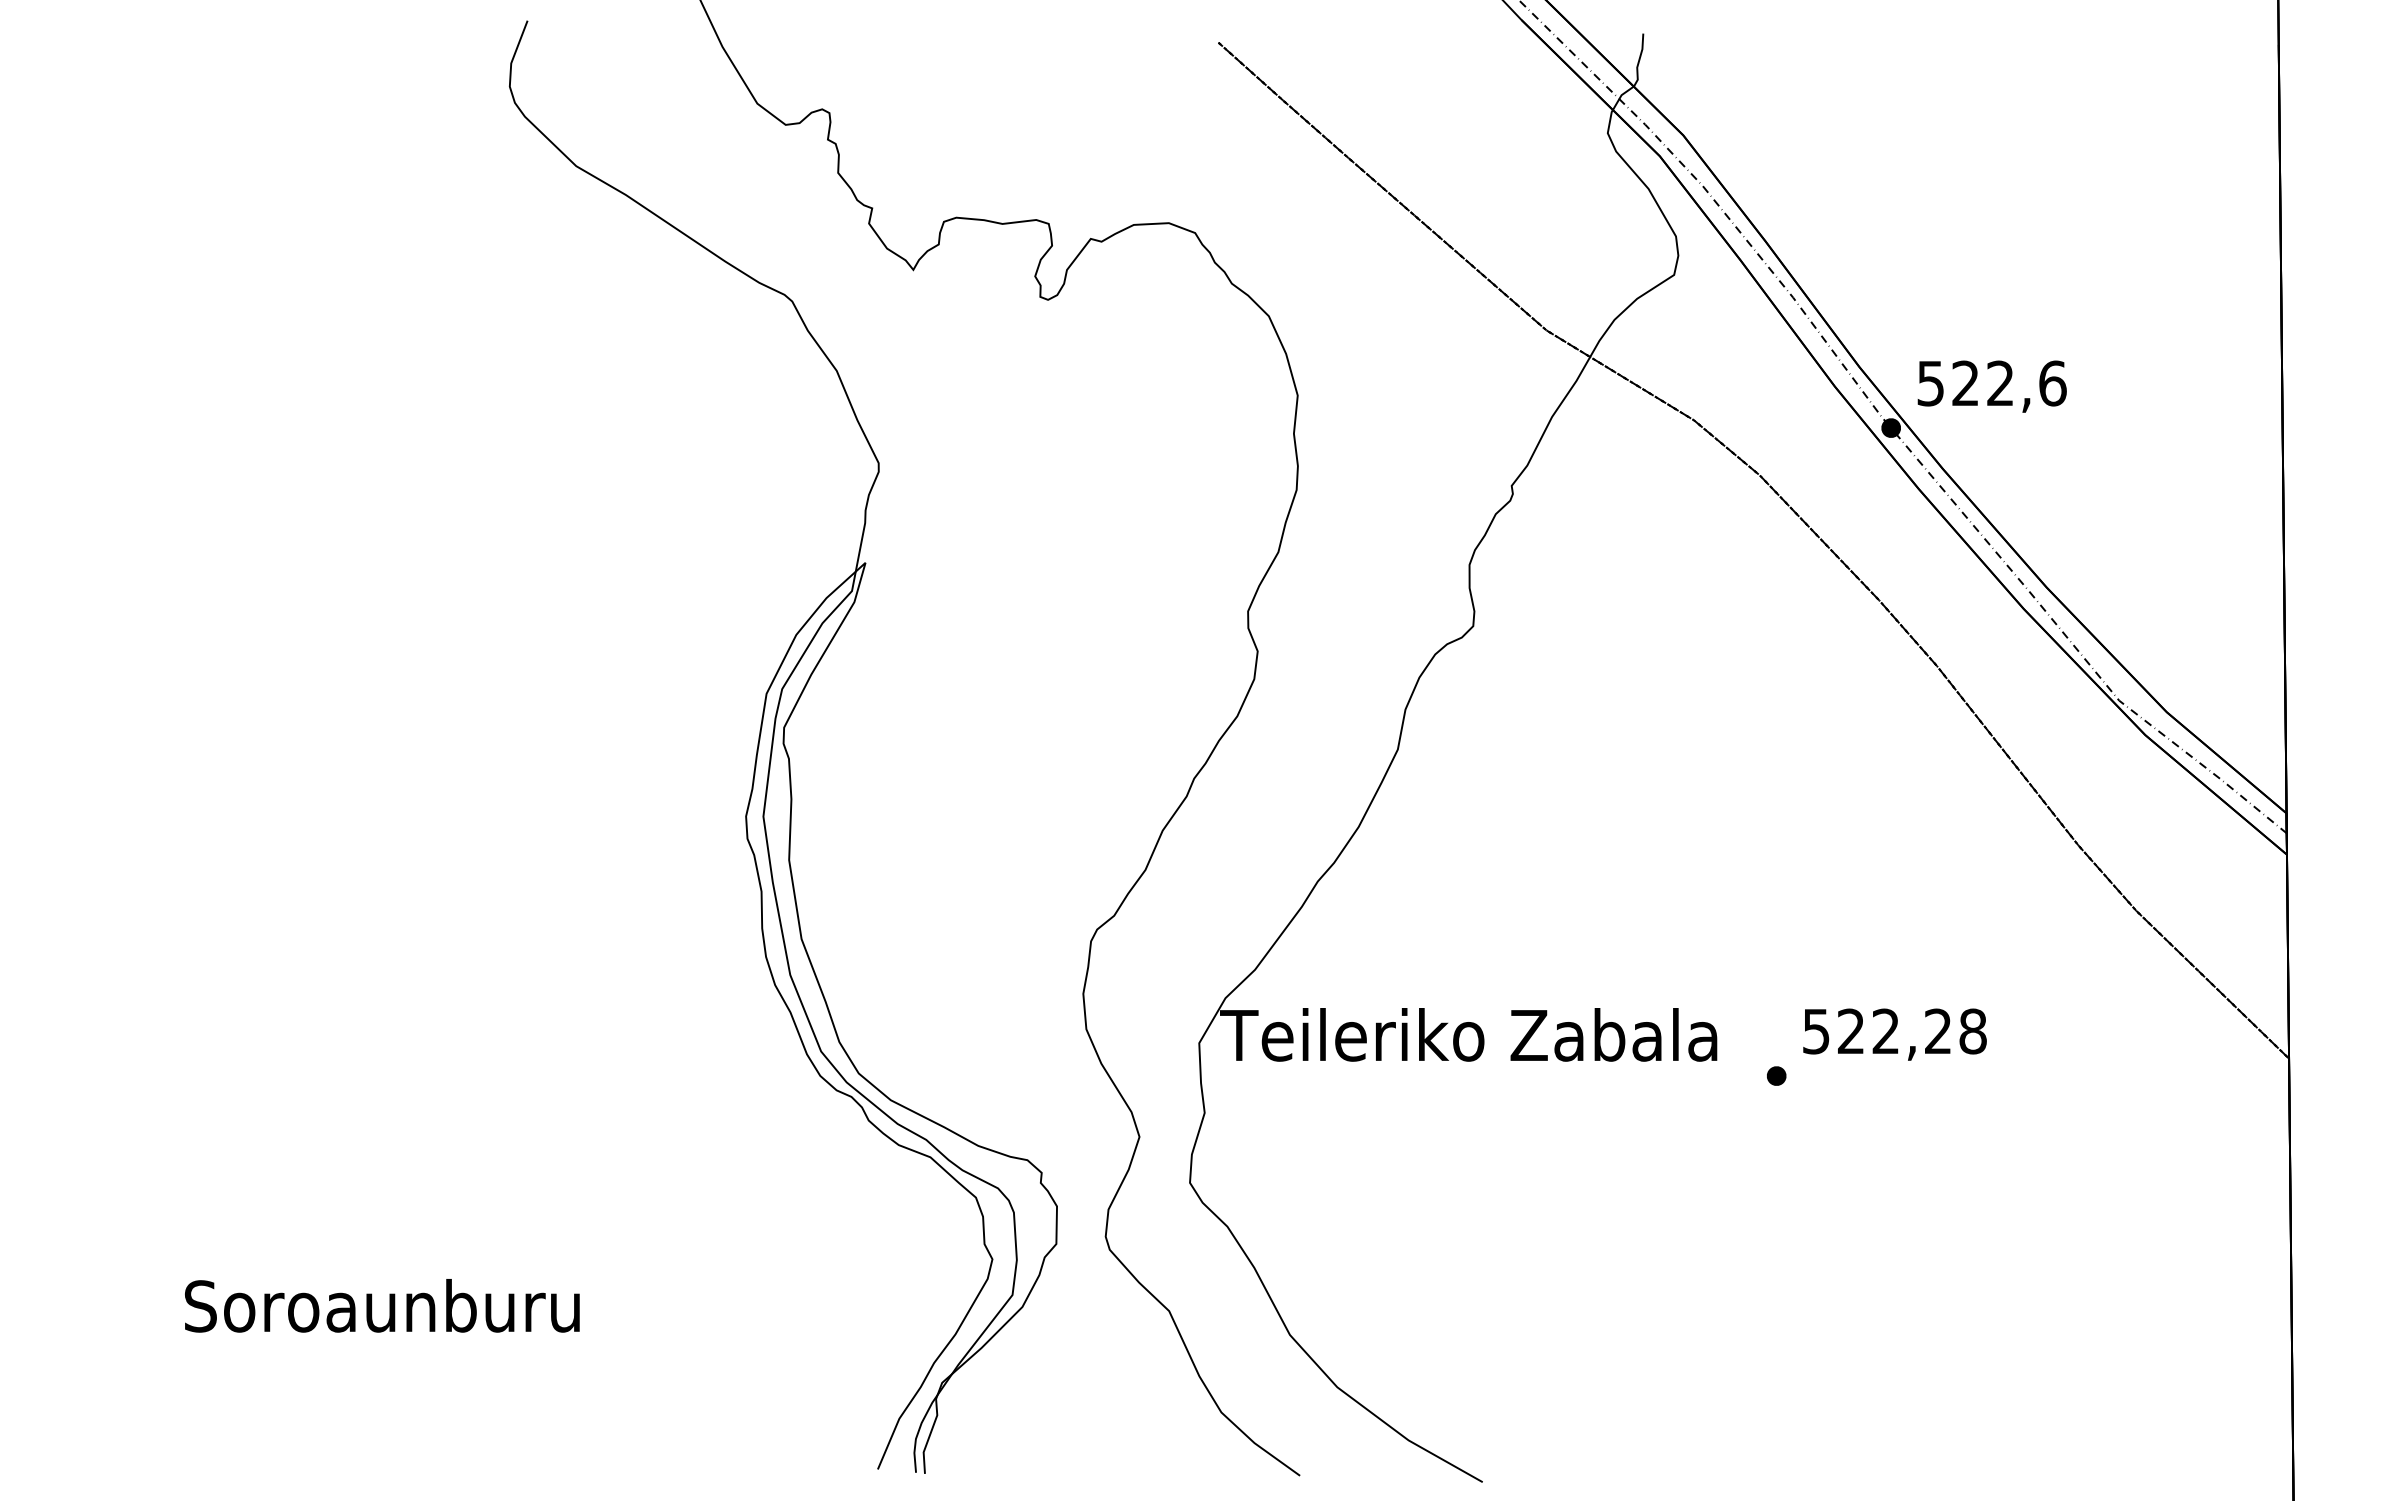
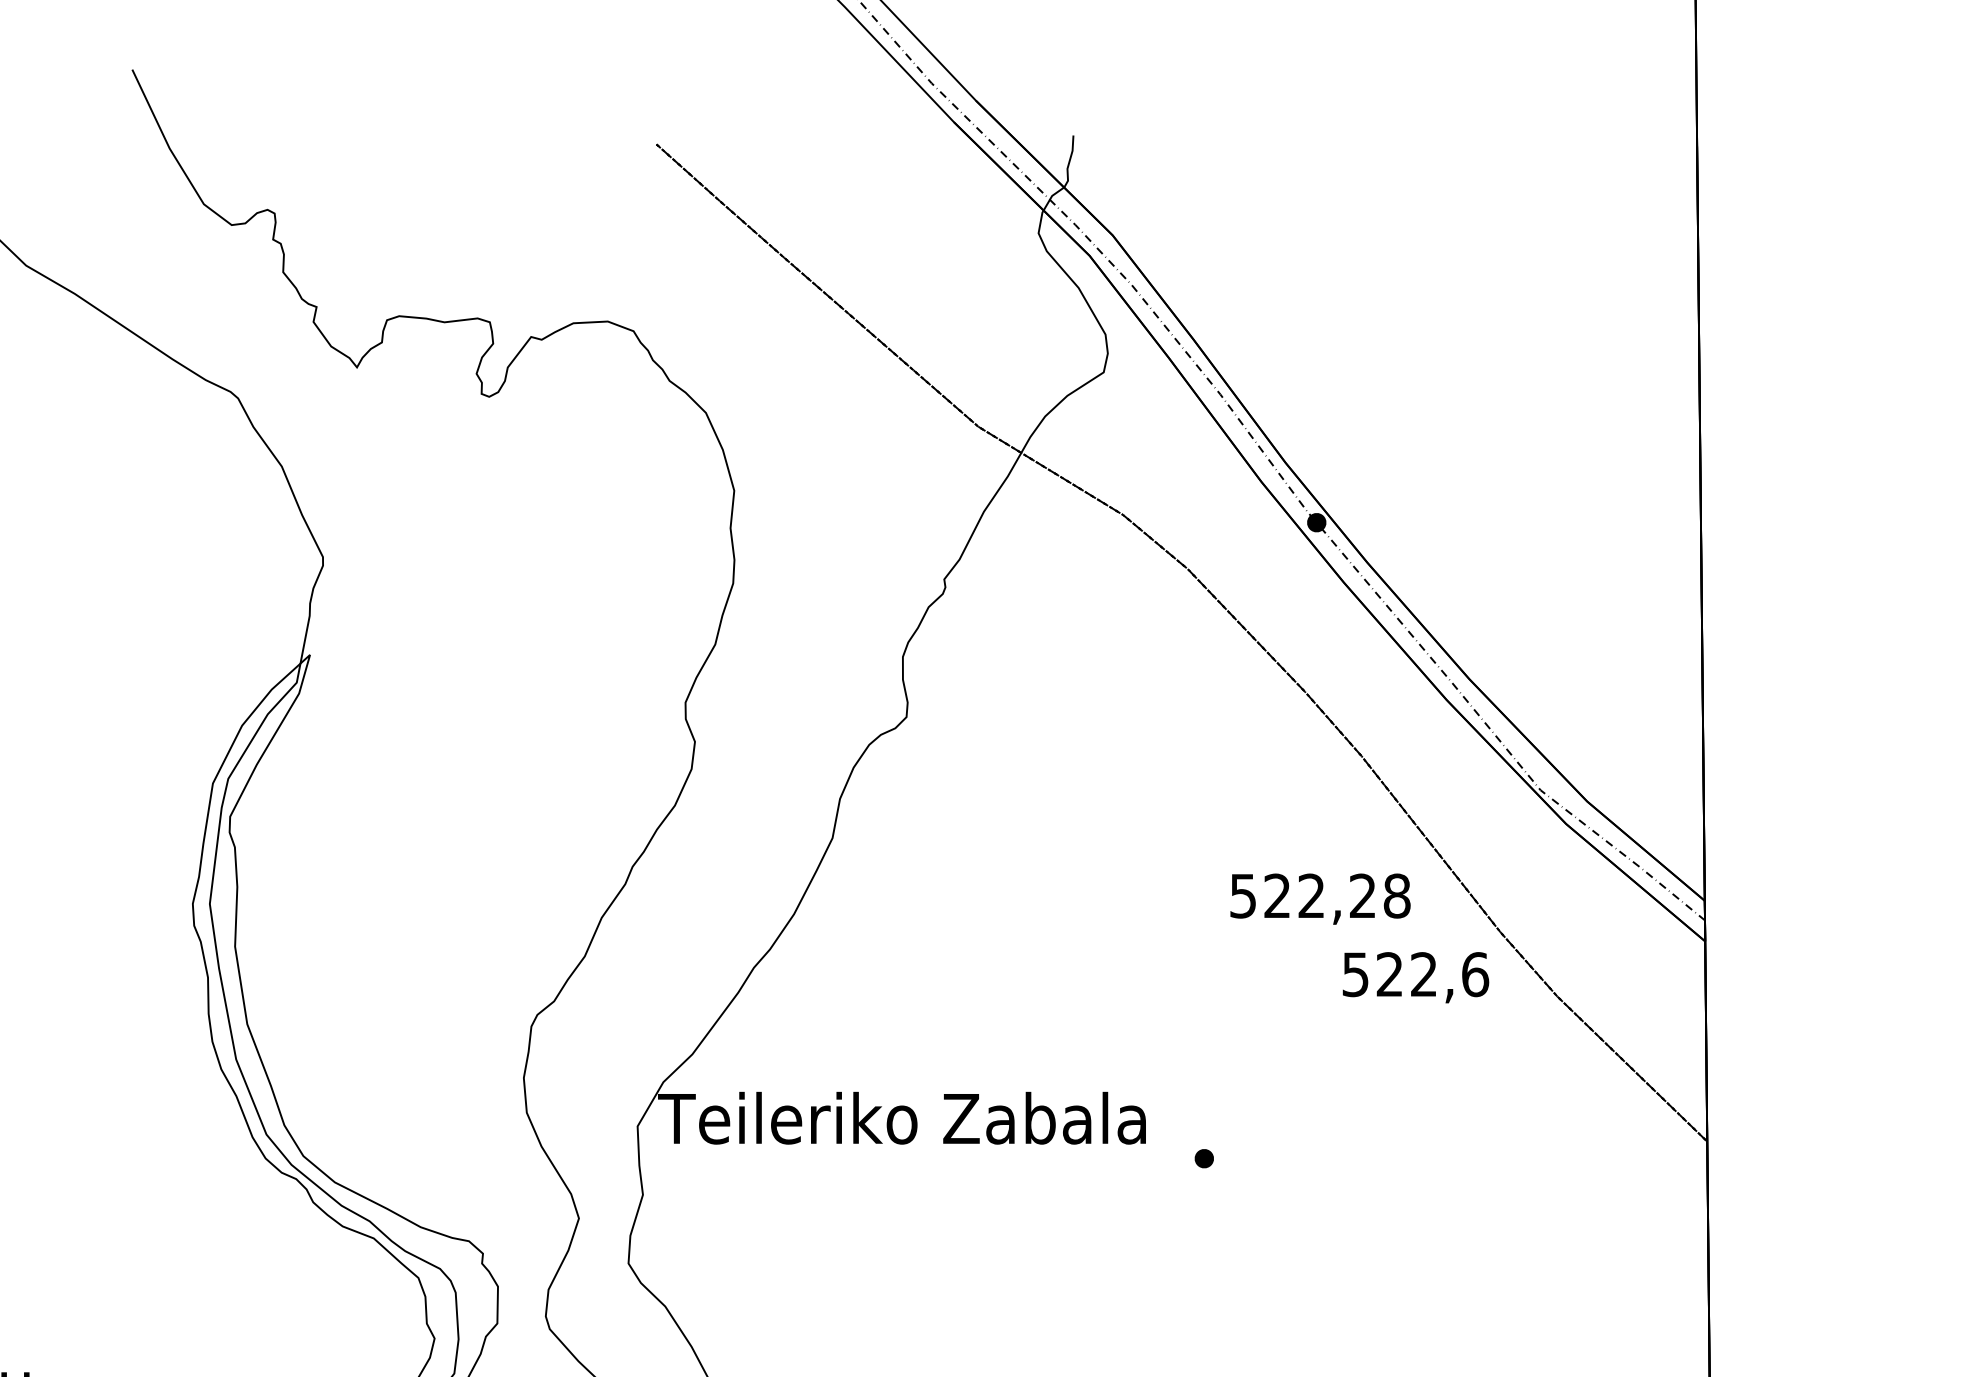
text: (1991, 386) -> (1415, 977), moved
text: (1894, 1034) -> (1319, 899), moved

